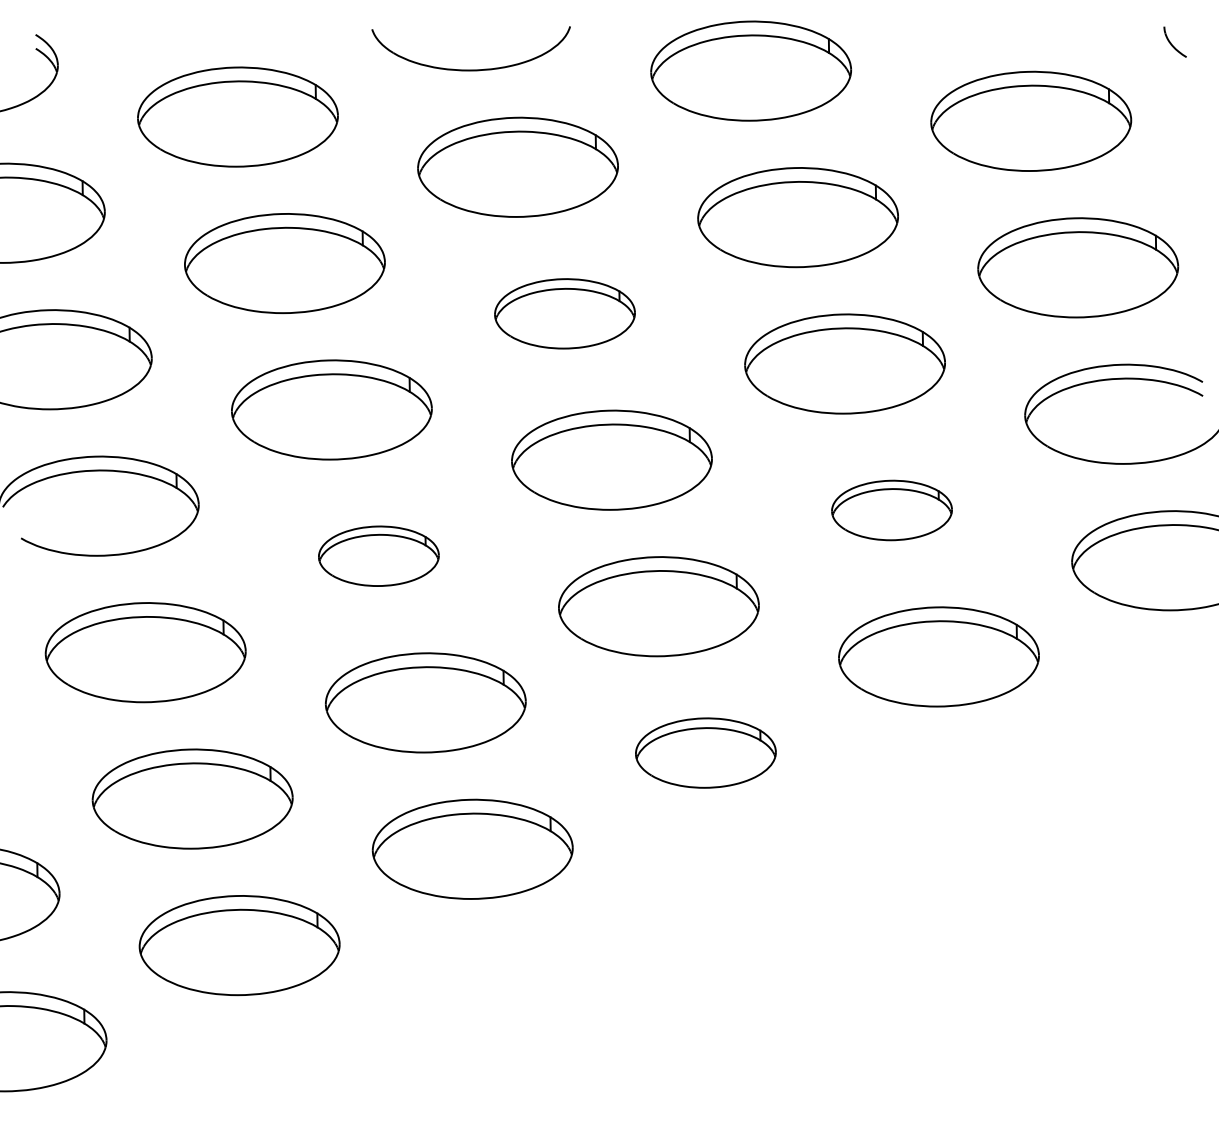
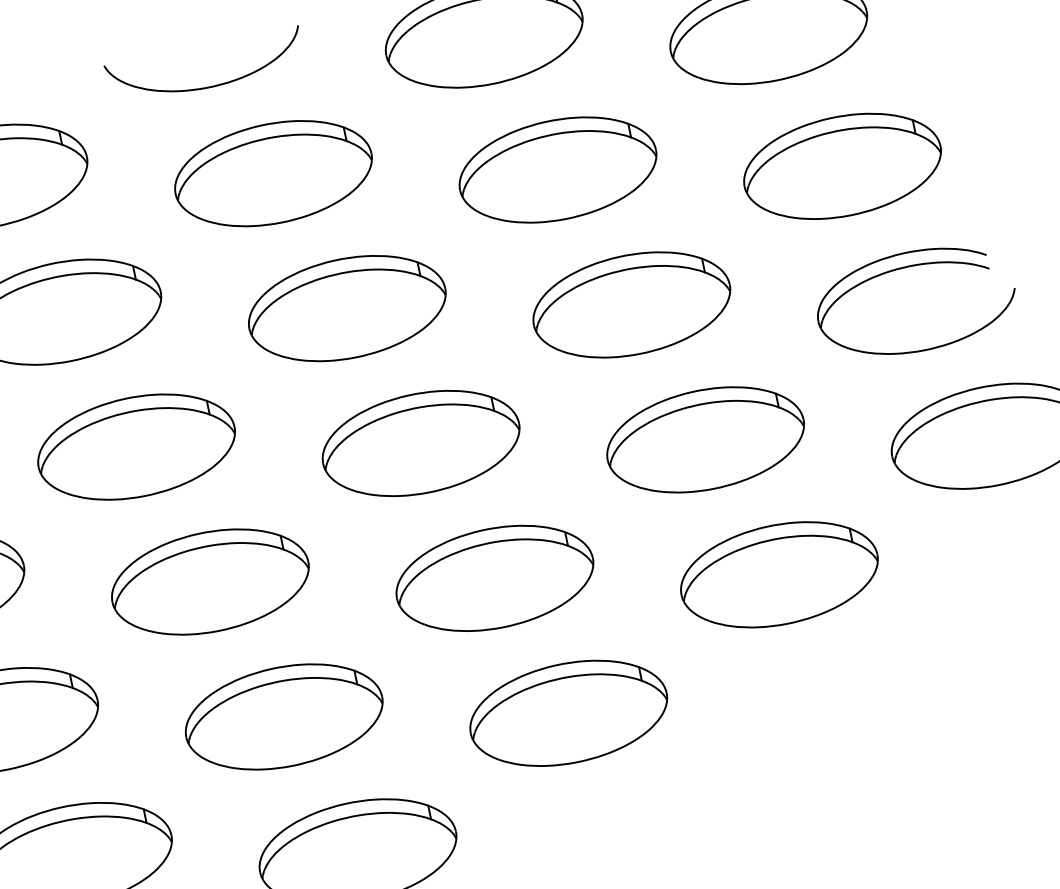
part: (564, 313) -> (346, 308), size x1.43
part: (891, 510) -> (705, 439), size x1.67
part: (378, 555) -> (209, 581), size x1.67
part: (705, 752) -> (568, 712), size x1.43

